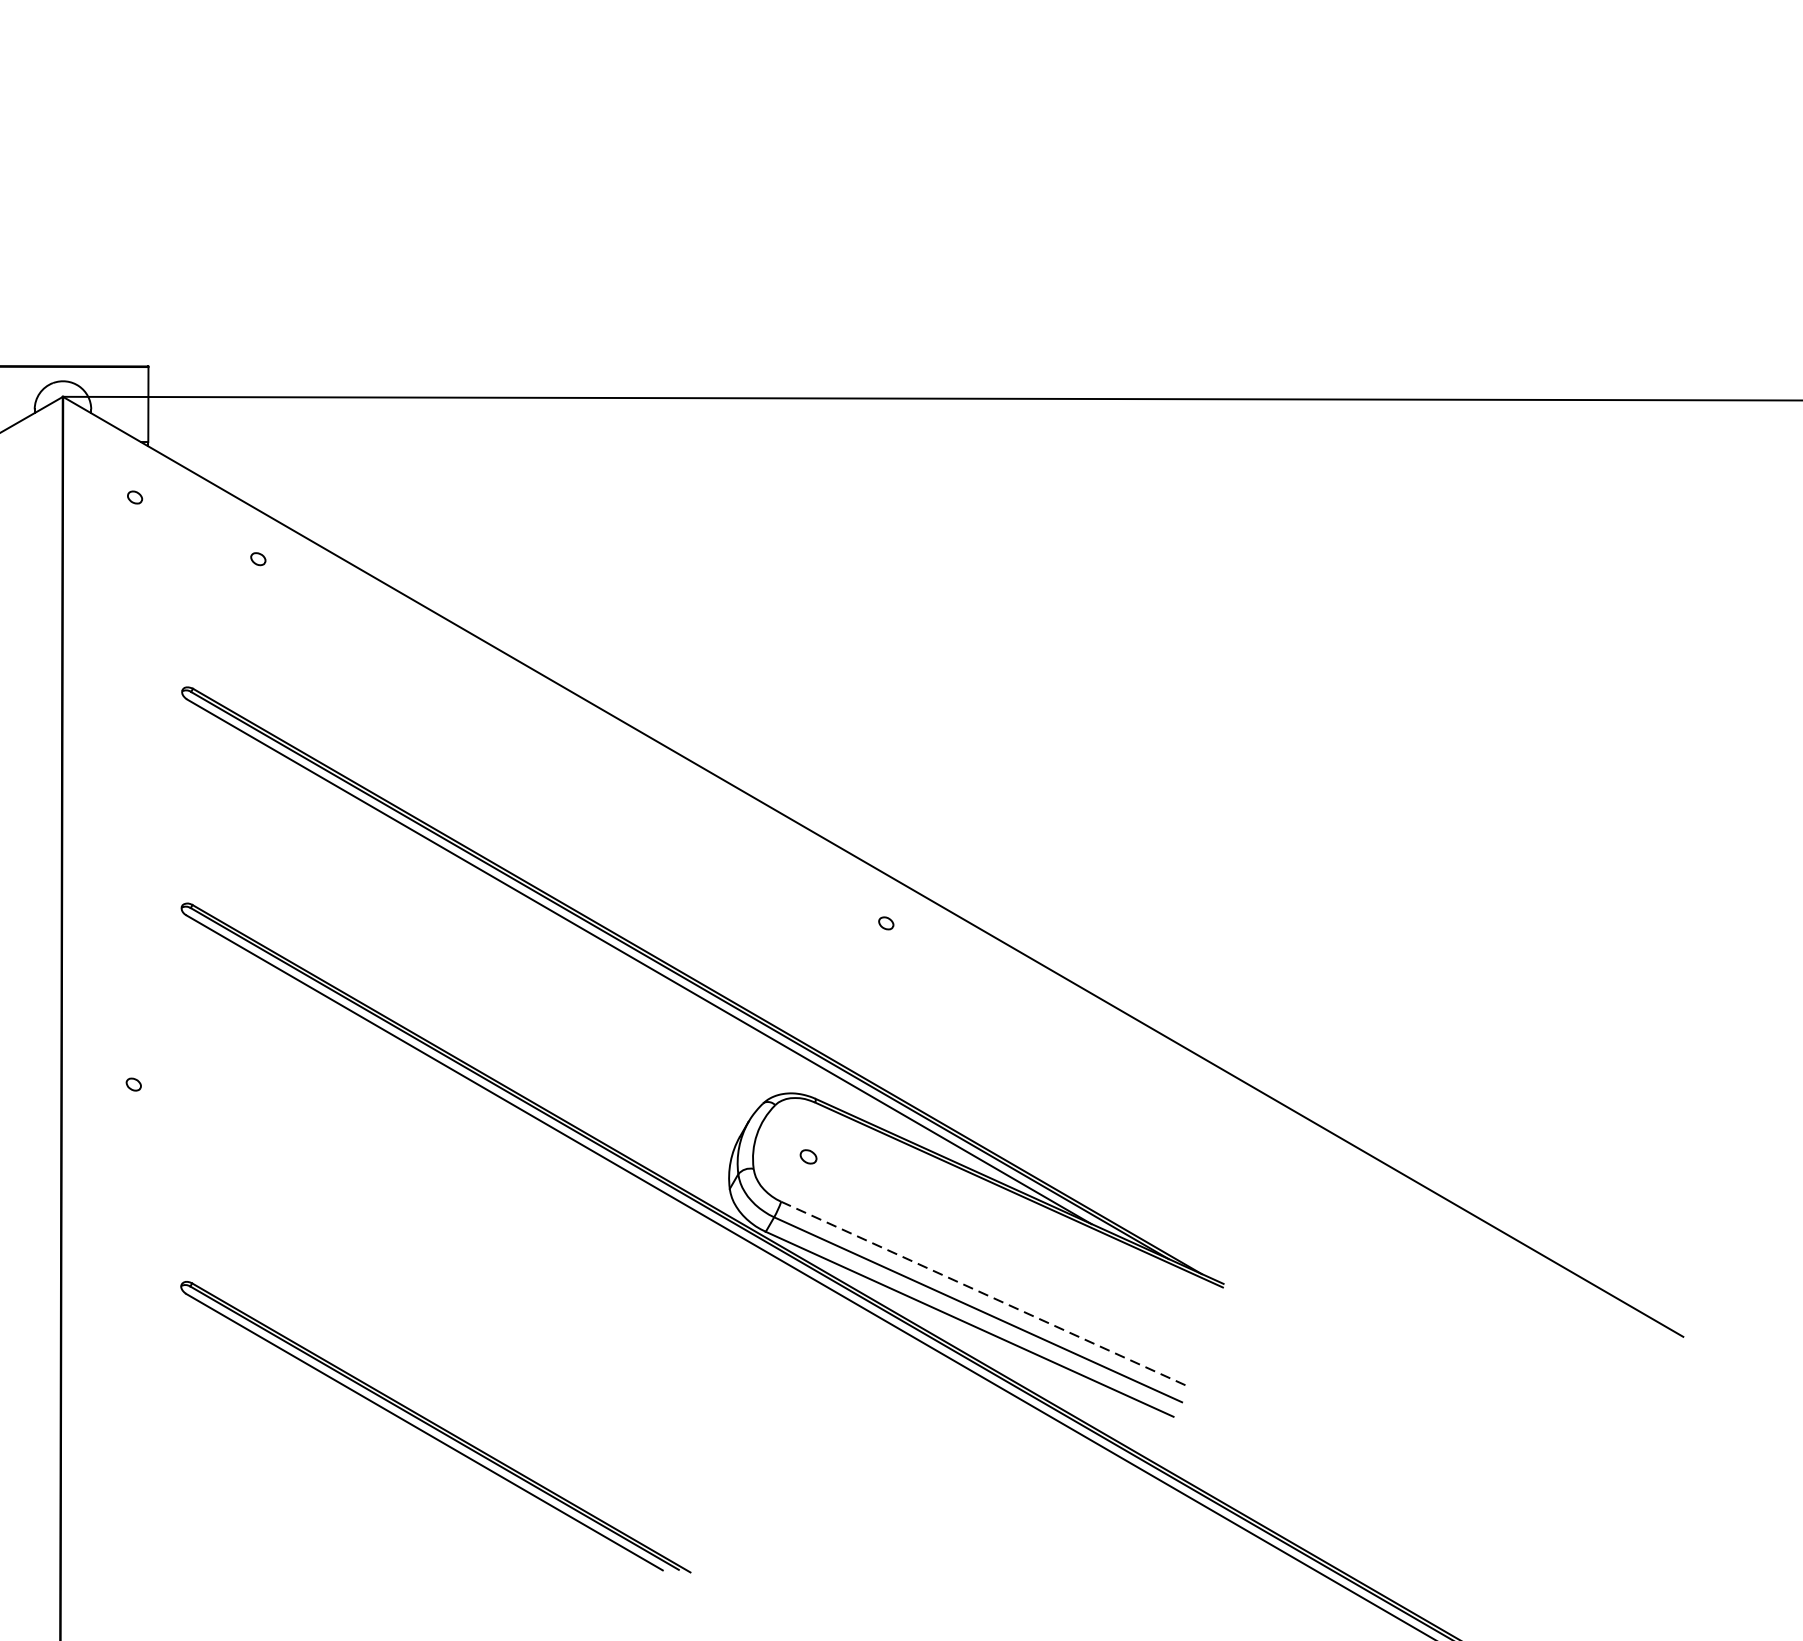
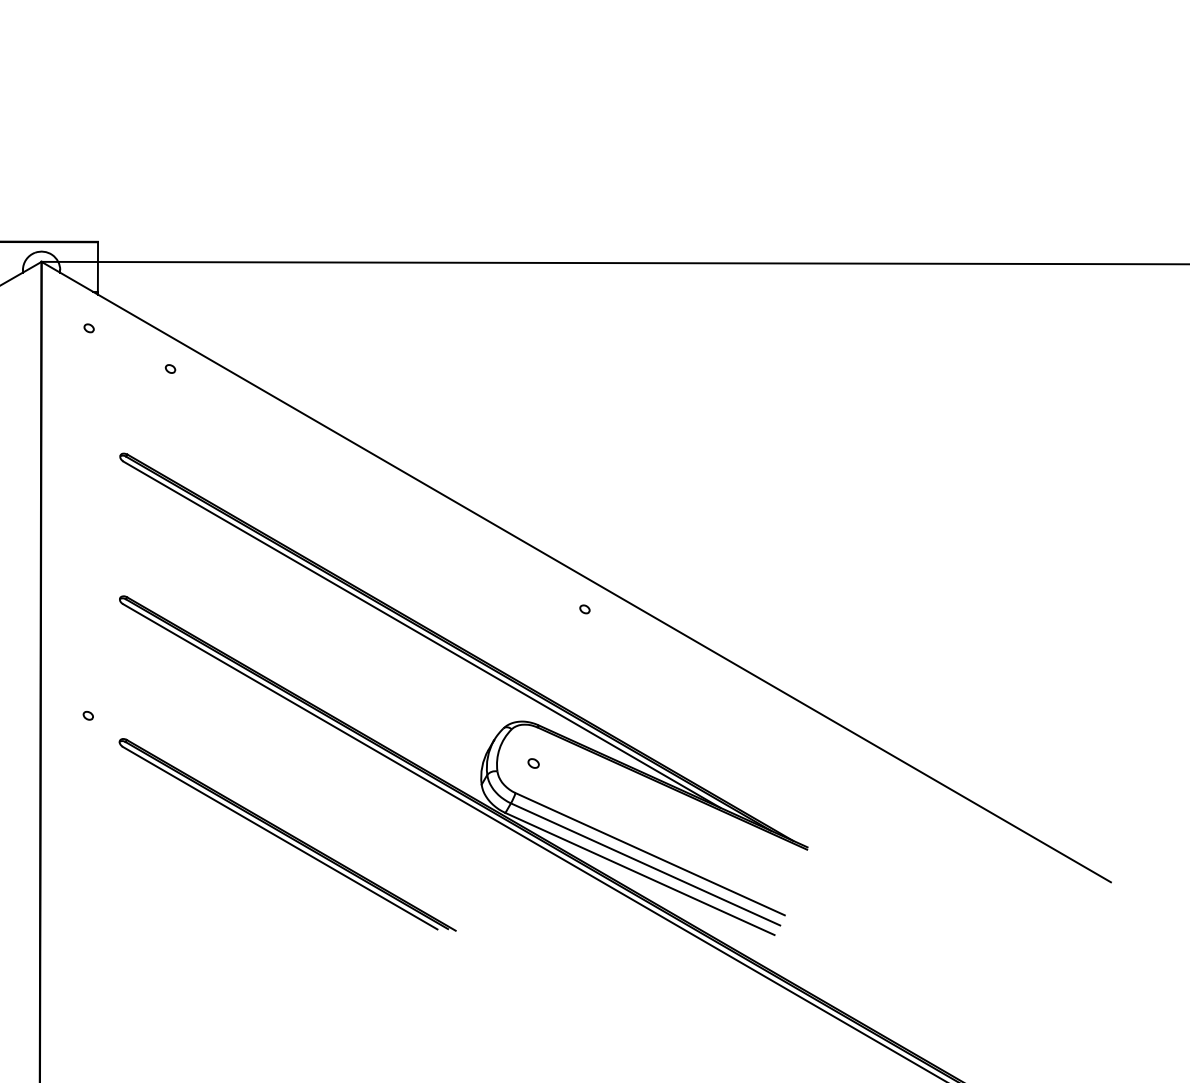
line: (985, 1294) -> (650, 854), dashed -> solid
part: (435, 1426) -> (287, 834), moved

